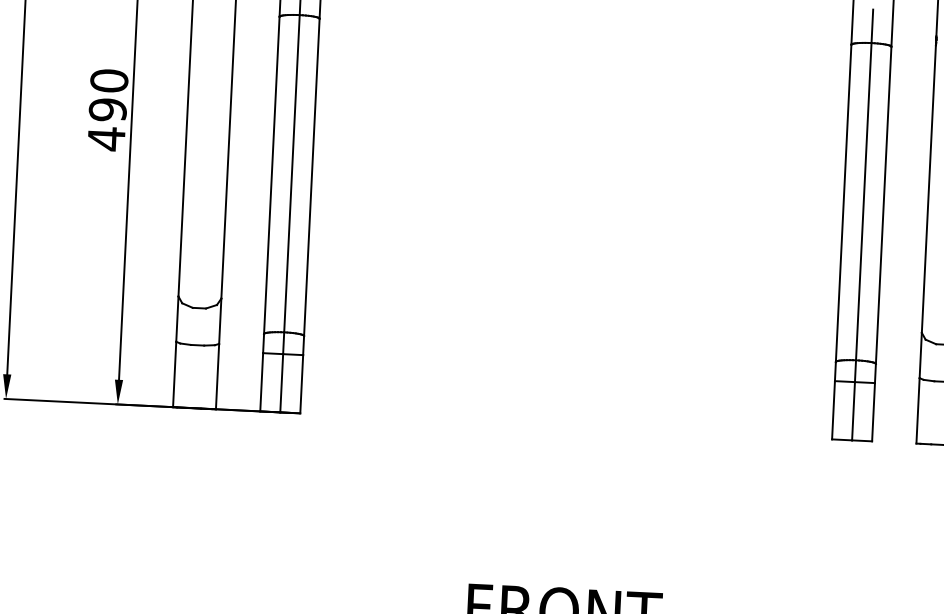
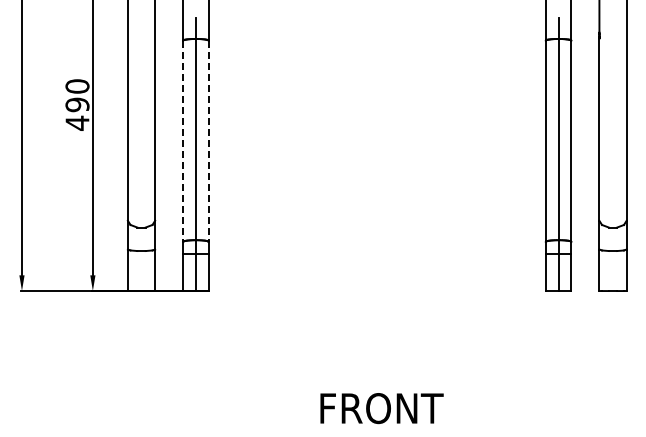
line: (272, 175) -> (183, 141), solid -> dashed
line: (311, 177) -> (208, 141), solid -> dashed

